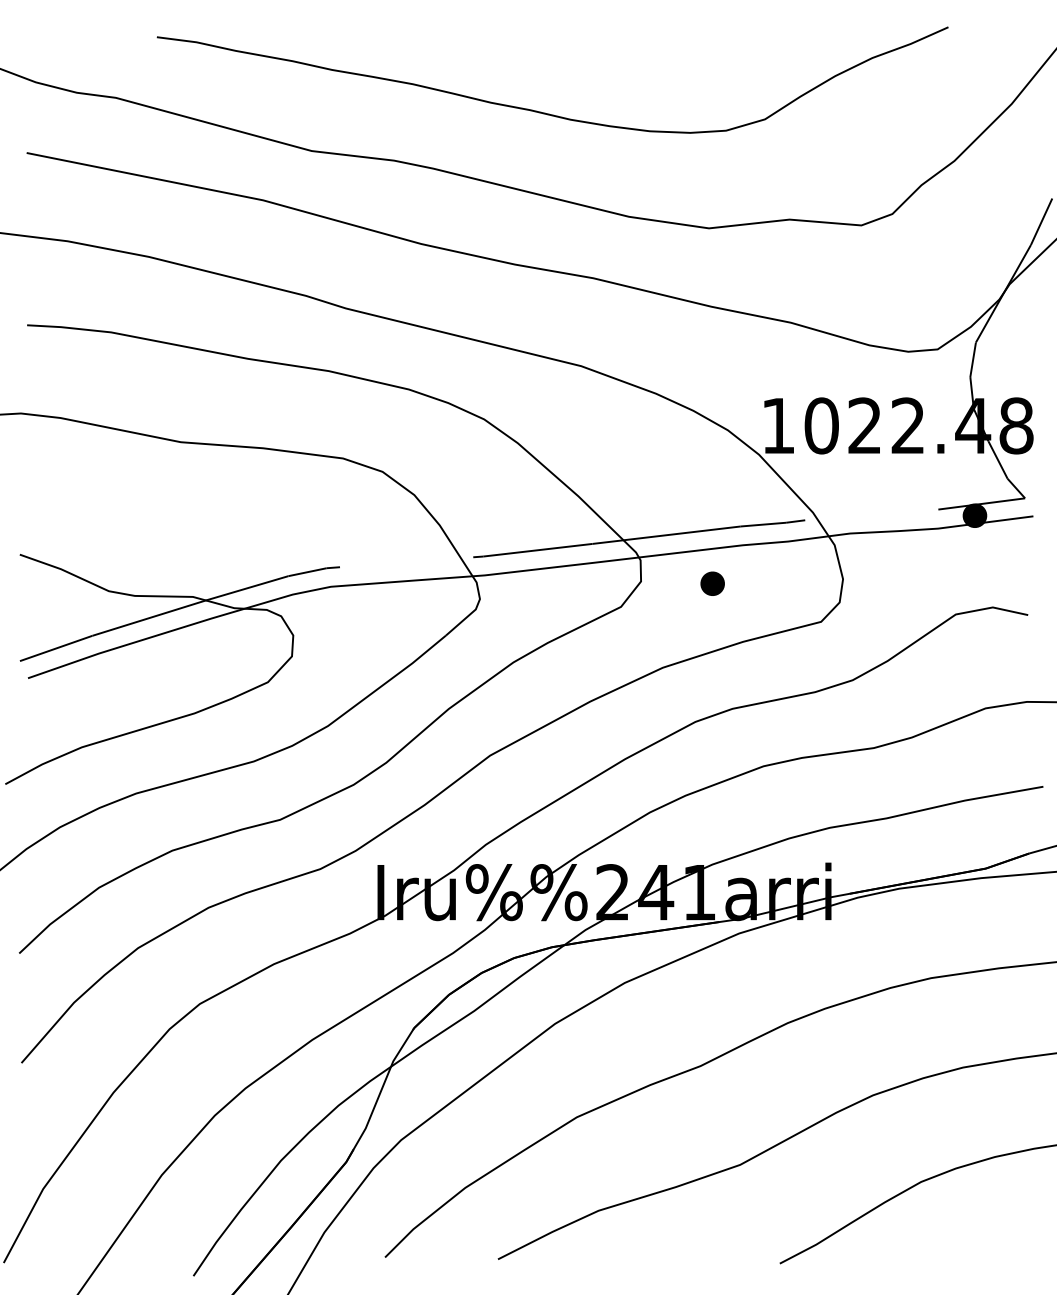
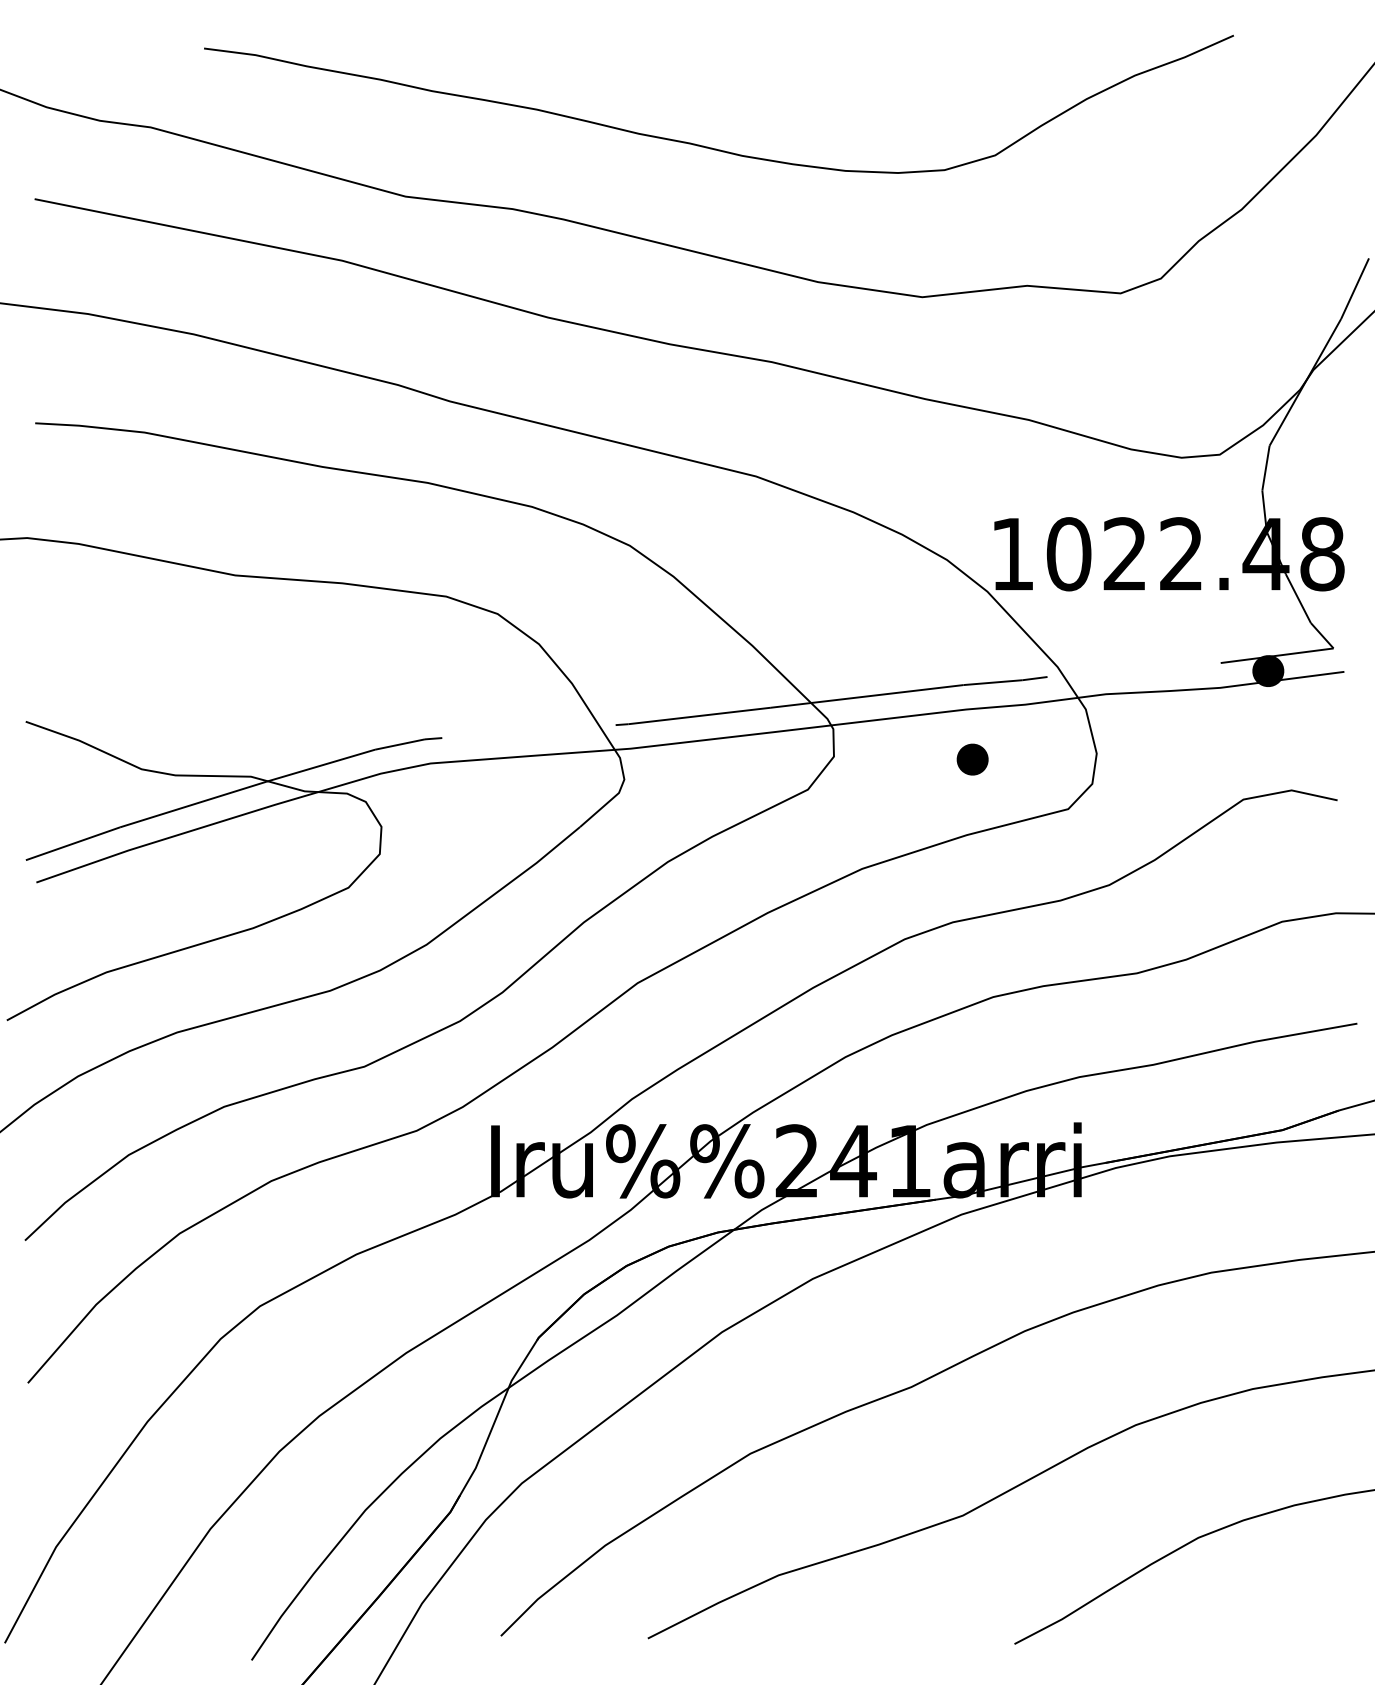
part: (712, 583) -> (972, 759), moved

